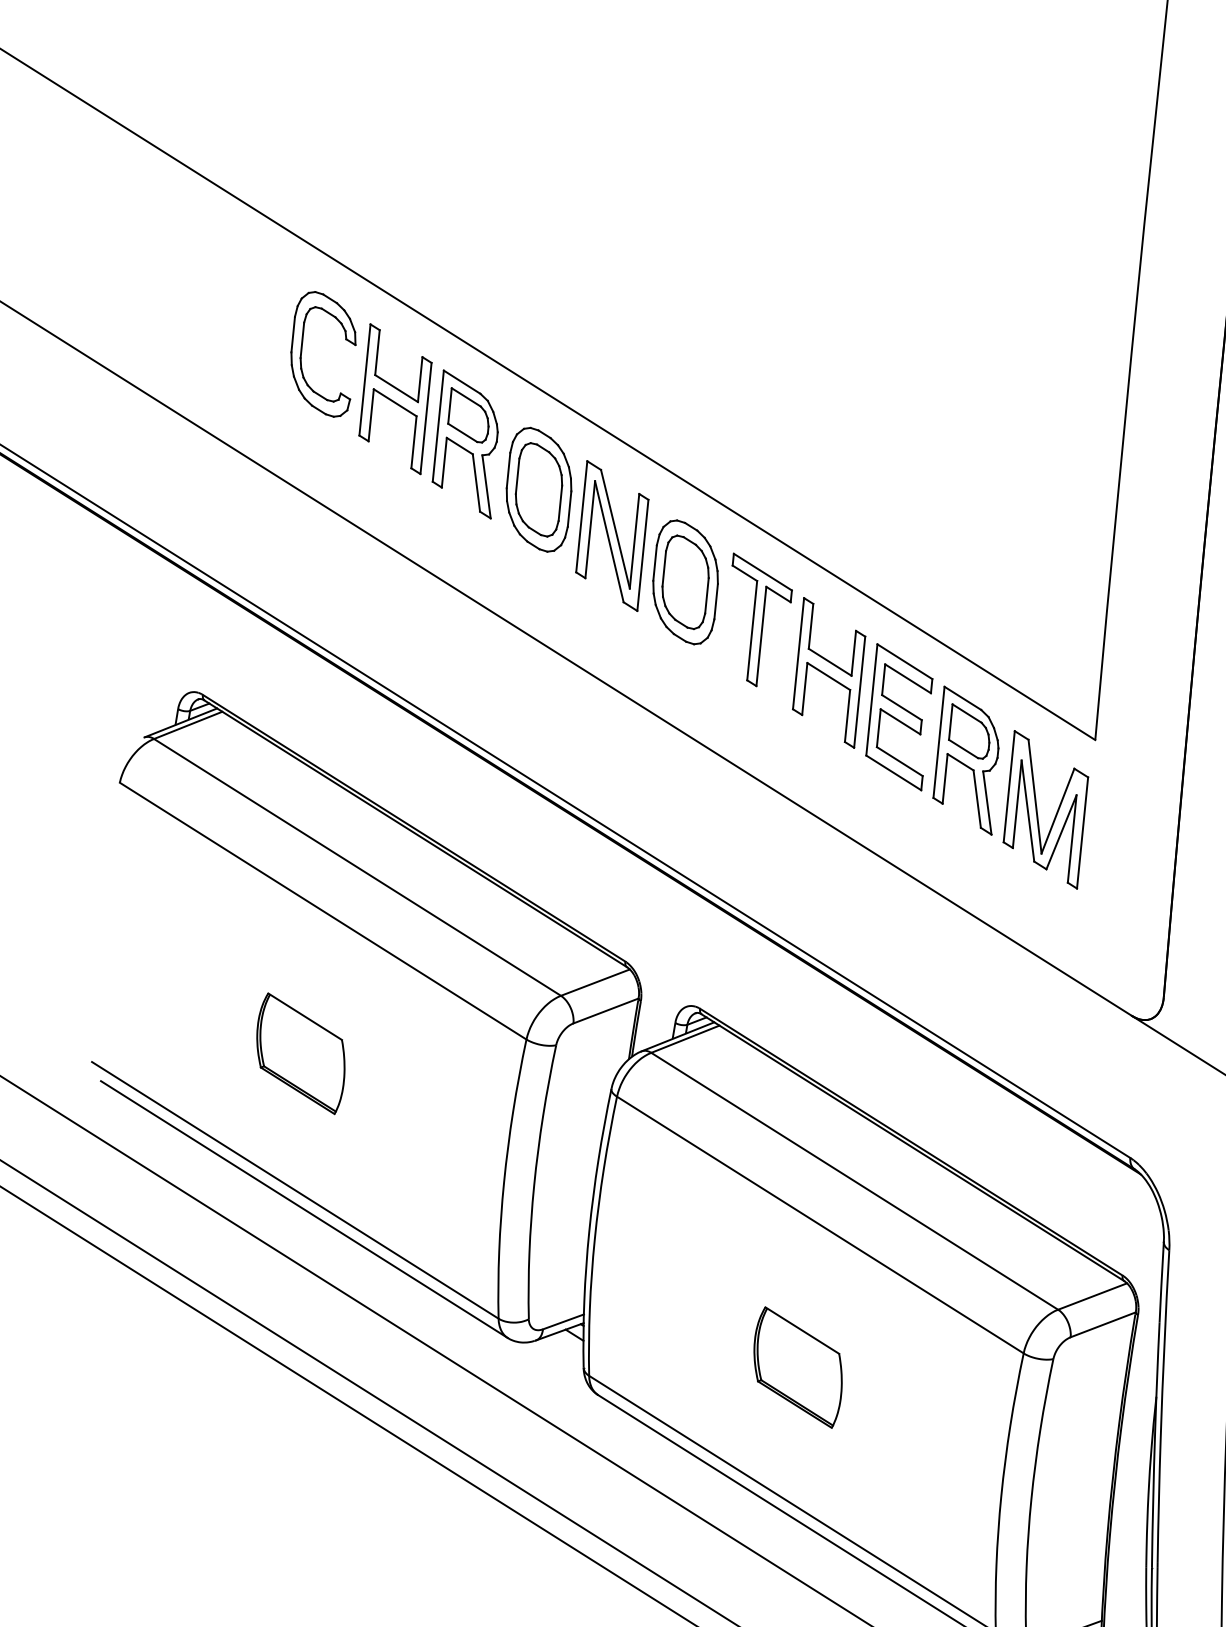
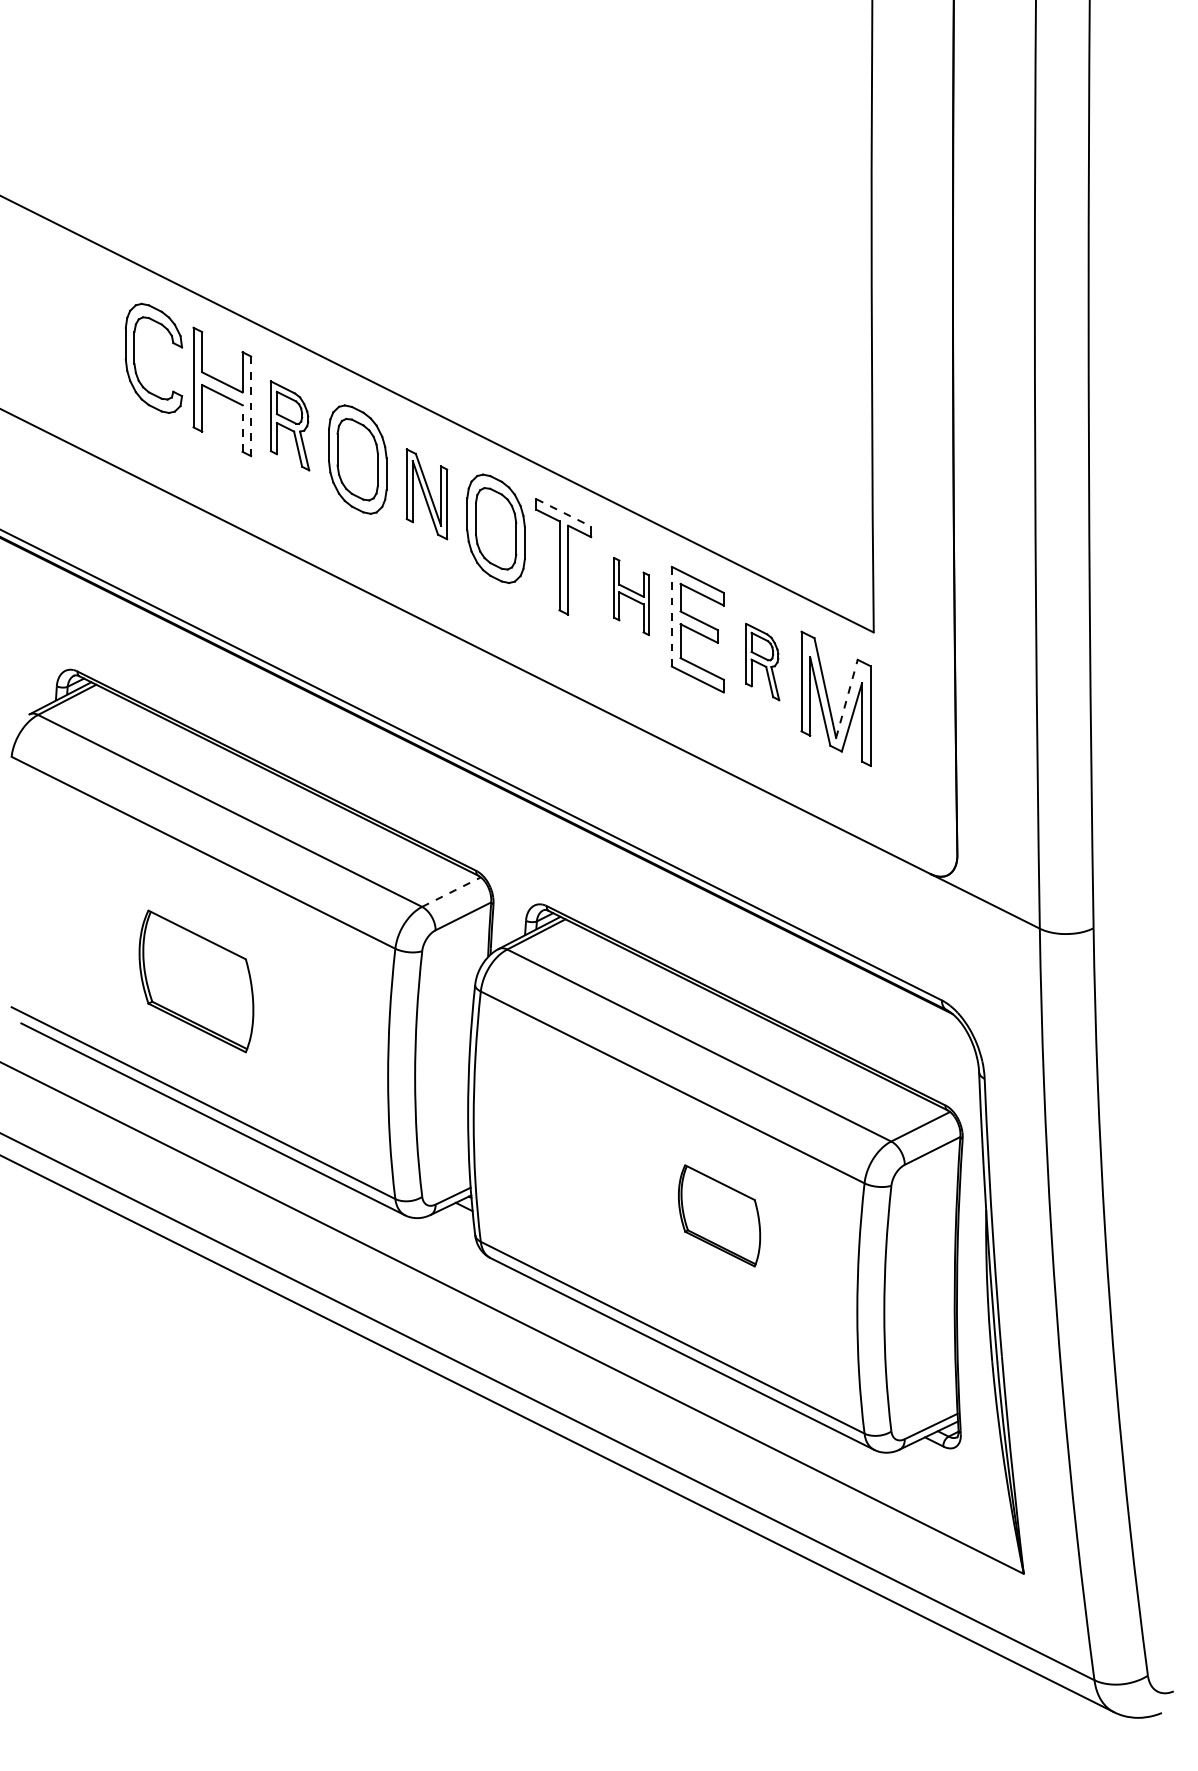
line: (426, 418) -> (251, 406), solid -> dashed
line: (413, 442) -> (242, 428), solid -> dashed
part: (466, 444) -> (289, 425), size x0.7
part: (611, 536) -> (426, 494), size x0.7
line: (762, 571) -> (563, 512), solid -> dashed
part: (829, 672) -> (631, 596), size x0.6
line: (871, 699) -> (671, 616), solid -> dashed
part: (967, 760) -> (762, 661), size x0.6
line: (1057, 810) -> (846, 698), solid -> dashed
line: (595, 983) -> (451, 892), solid -> dashed
part: (300, 1052) -> (195, 980), size x1.4
part: (798, 1367) -> (719, 1215), moved

